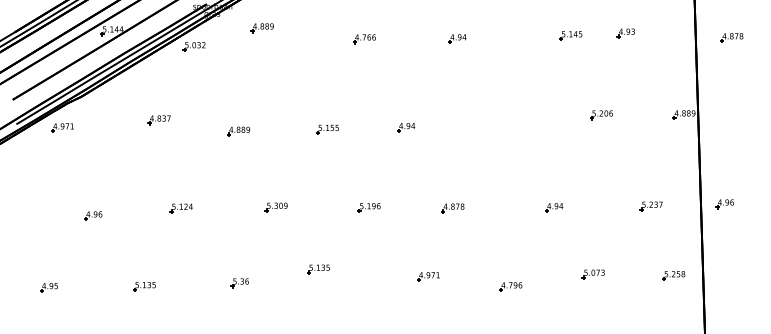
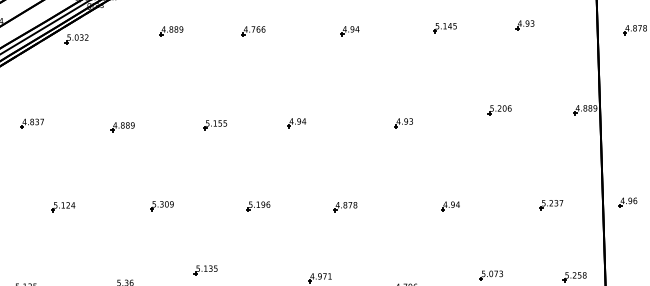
part: (261, 28) -> (170, 31), moved
part: (570, 35) -> (444, 27), moved
part: (158, 120) -> (31, 124), moved
part: (508, 127) -> (403, 123), added

